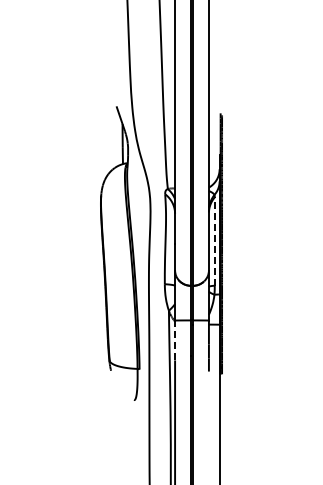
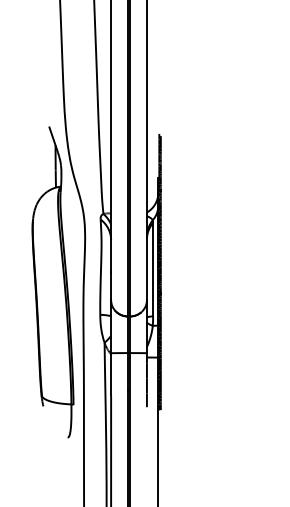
line: (214, 241) -> (152, 269), dashed -> solid
line: (175, 340) -> (111, 374), dashed -> solid

